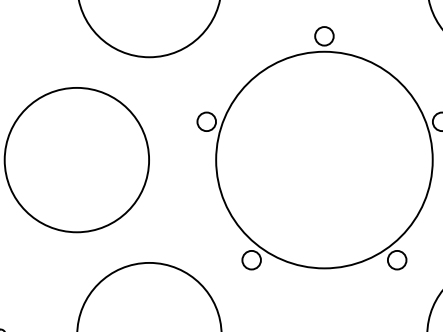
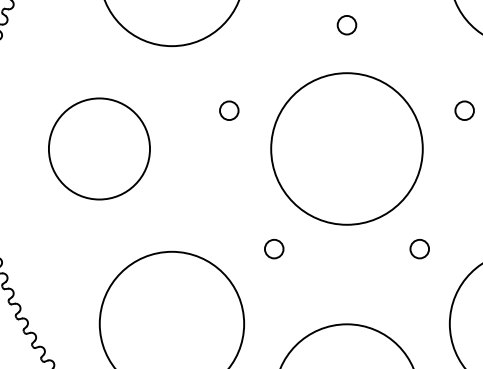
circle: (76, 159) -> (99, 148), size x0.7
circle: (323, 159) -> (346, 148), size x0.7

